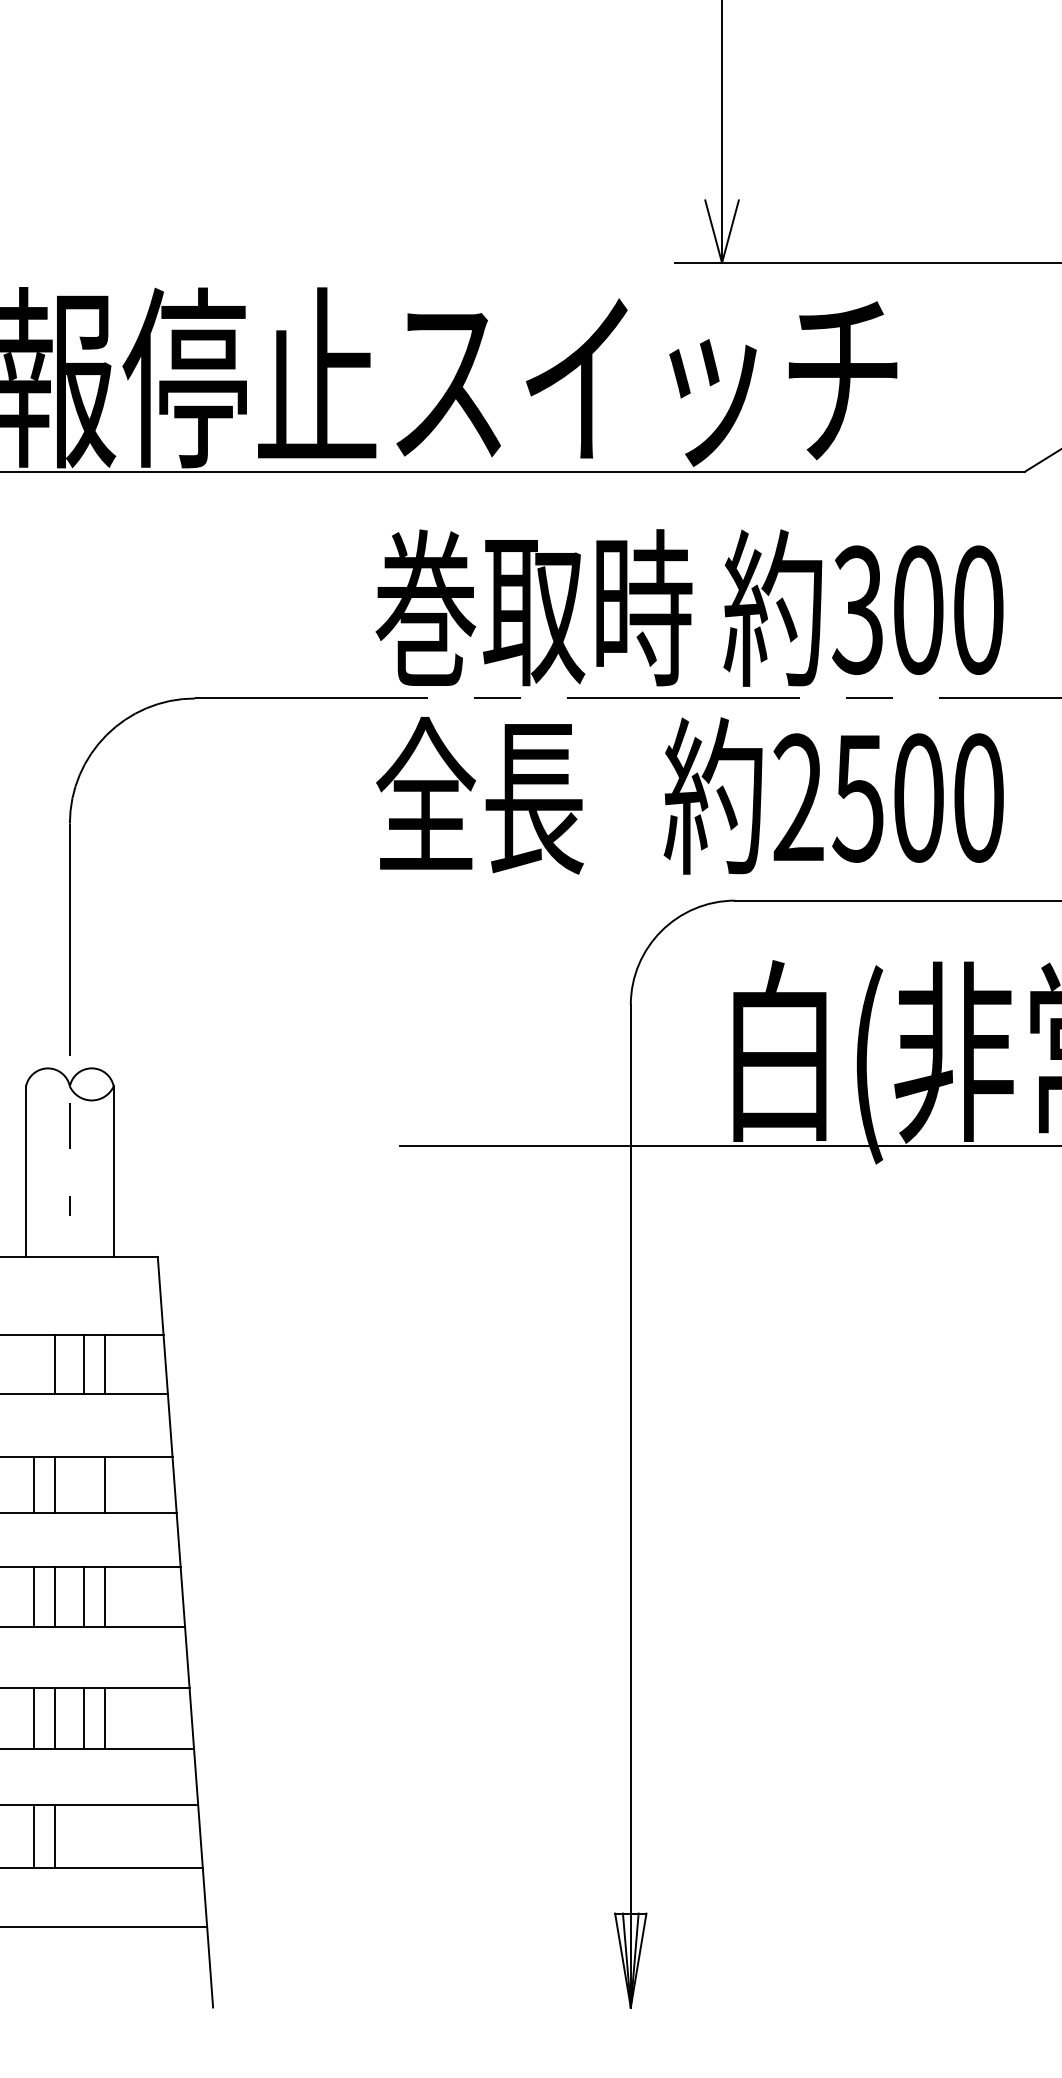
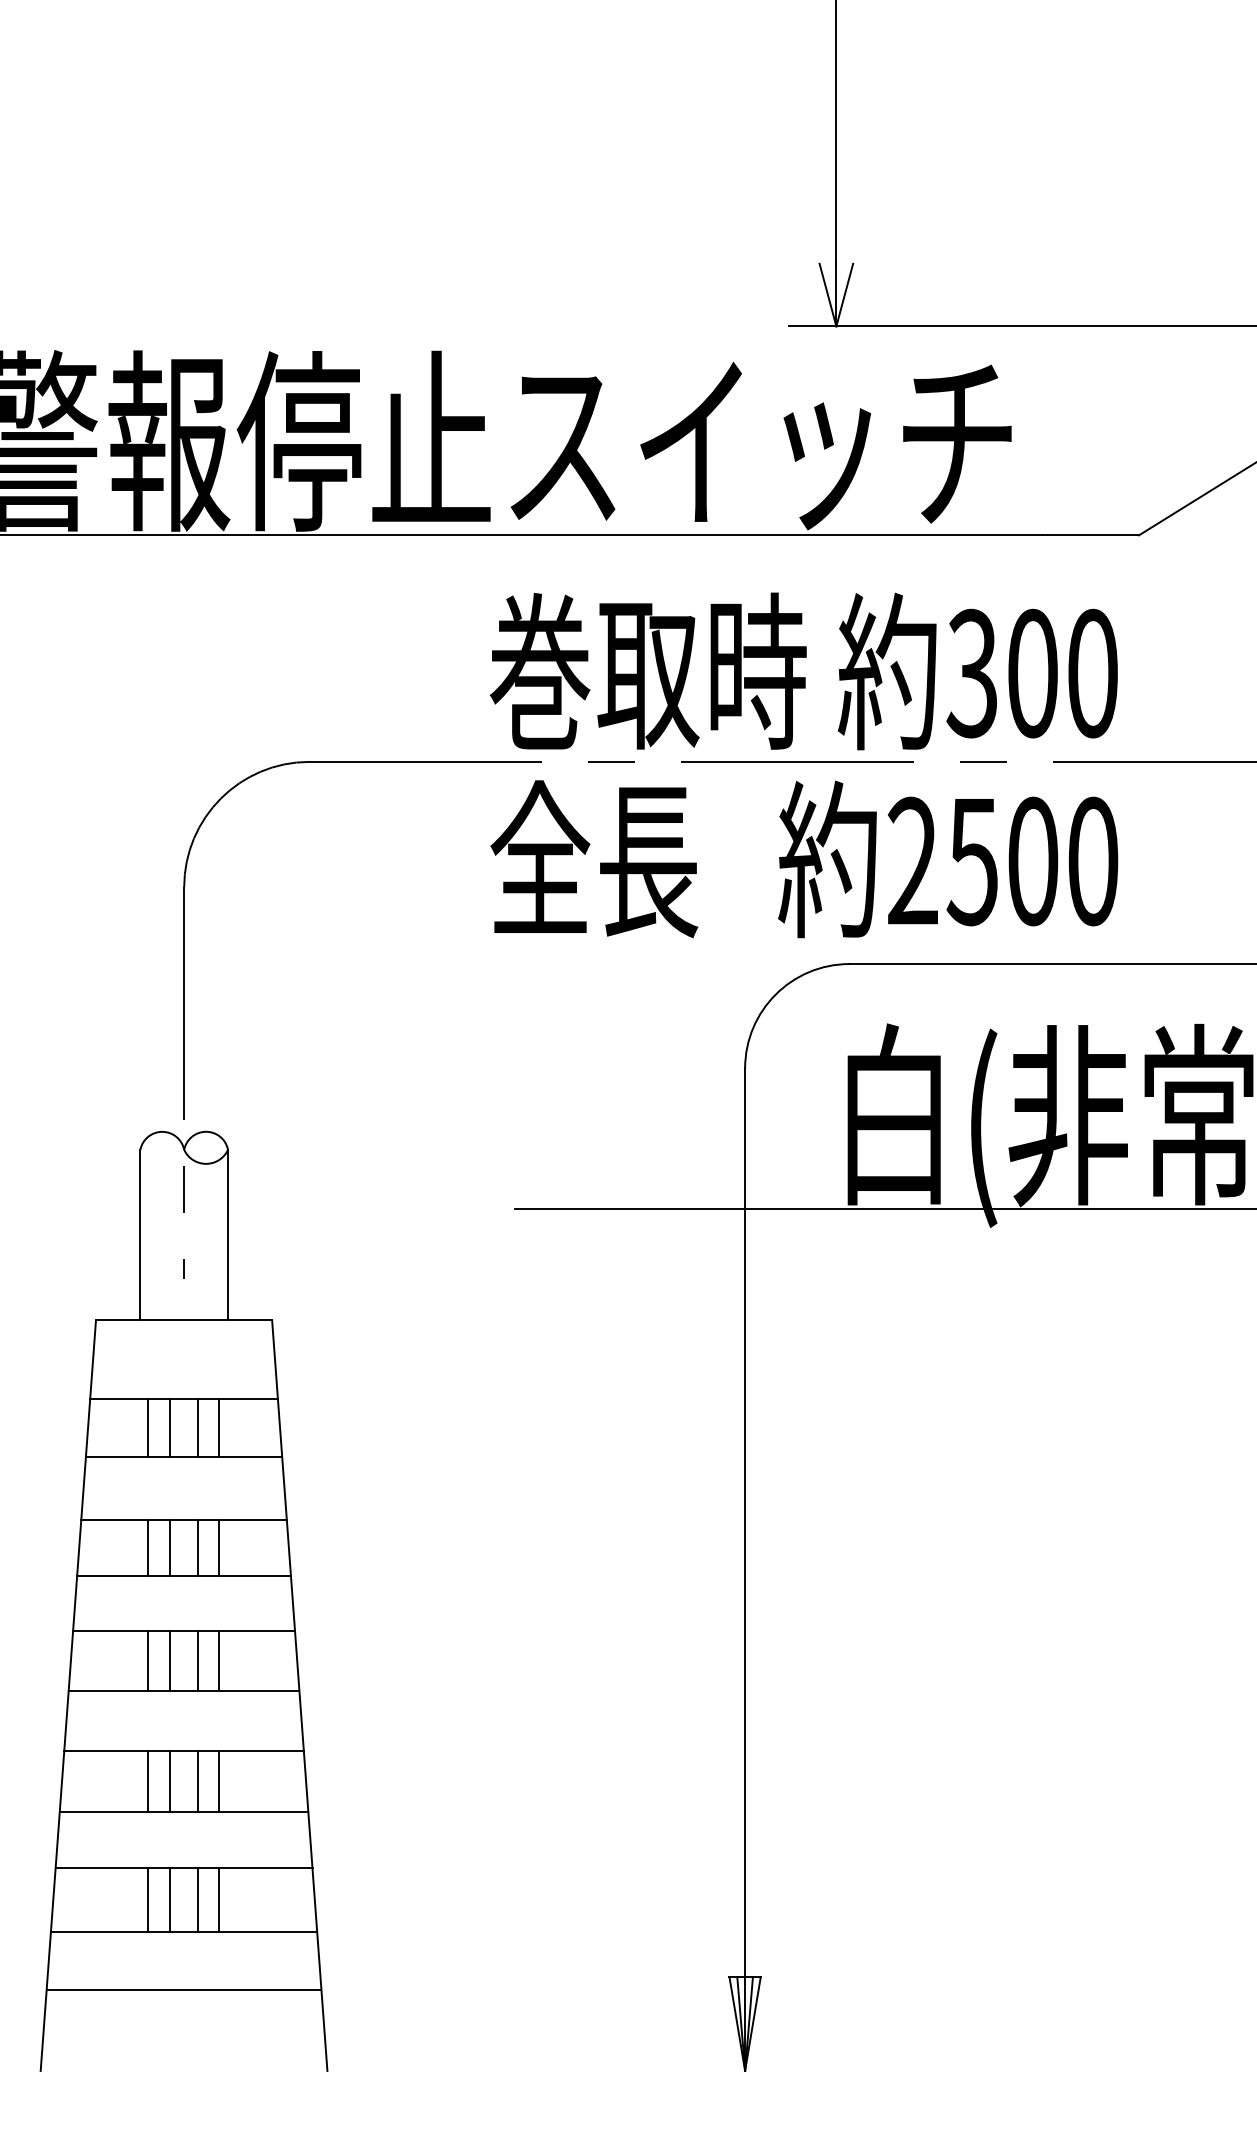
line: (34, 1364) -> (148, 1427), added
line: (84, 1485) -> (198, 1548), added
line: (84, 1836) -> (198, 1899), added
line: (105, 1836) -> (219, 1899), added

